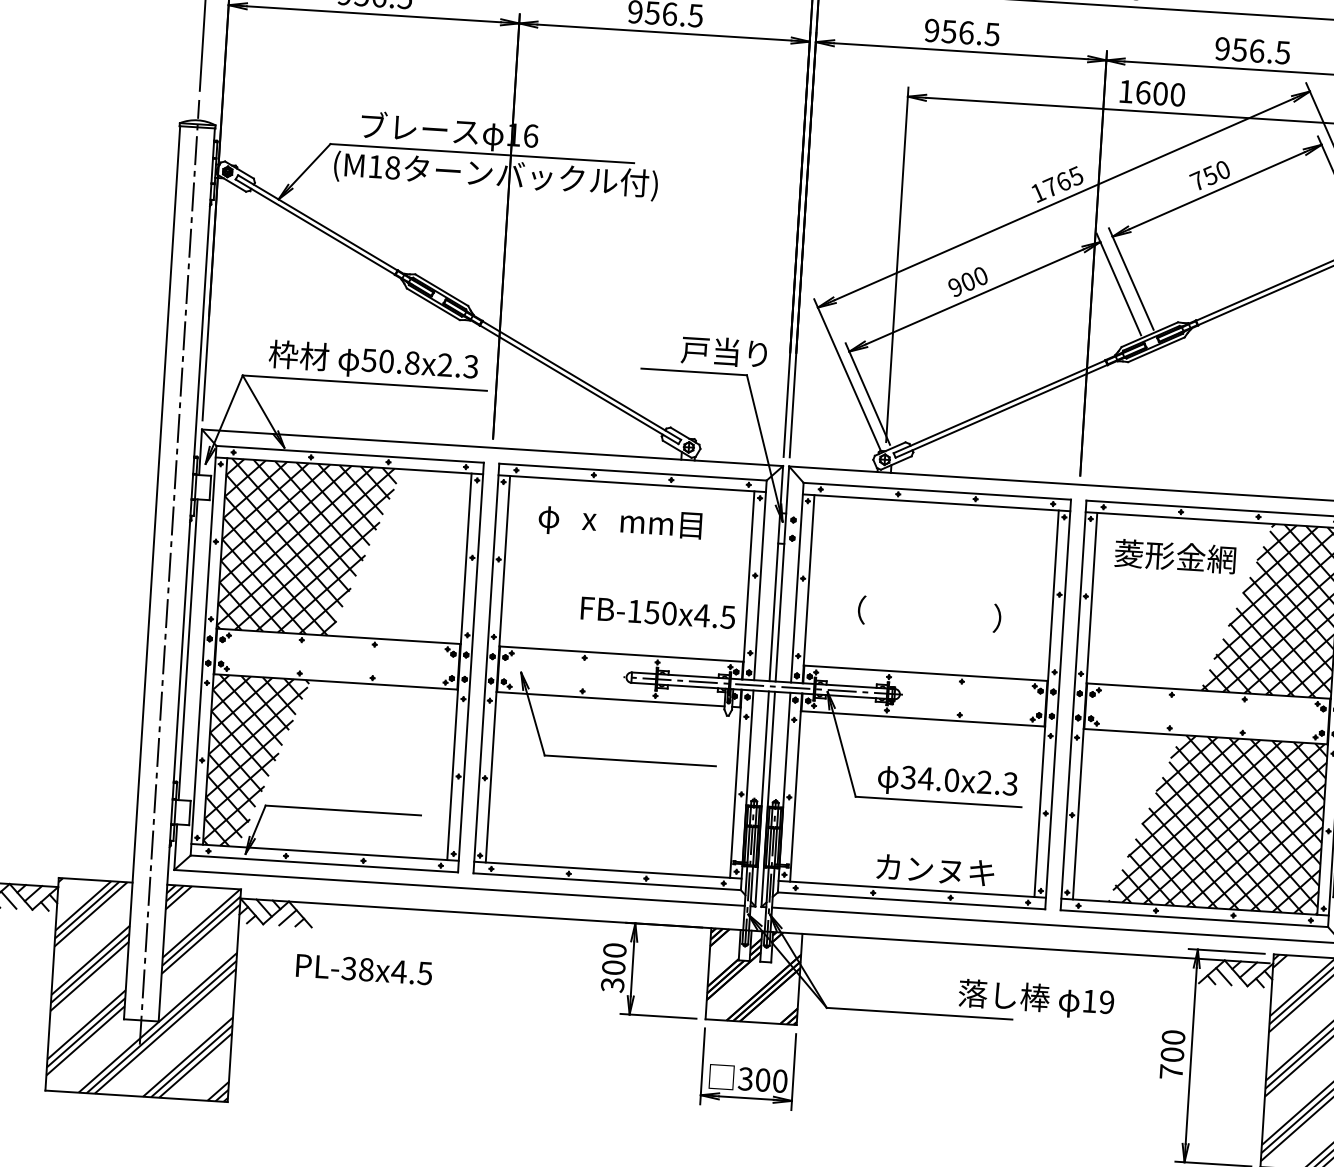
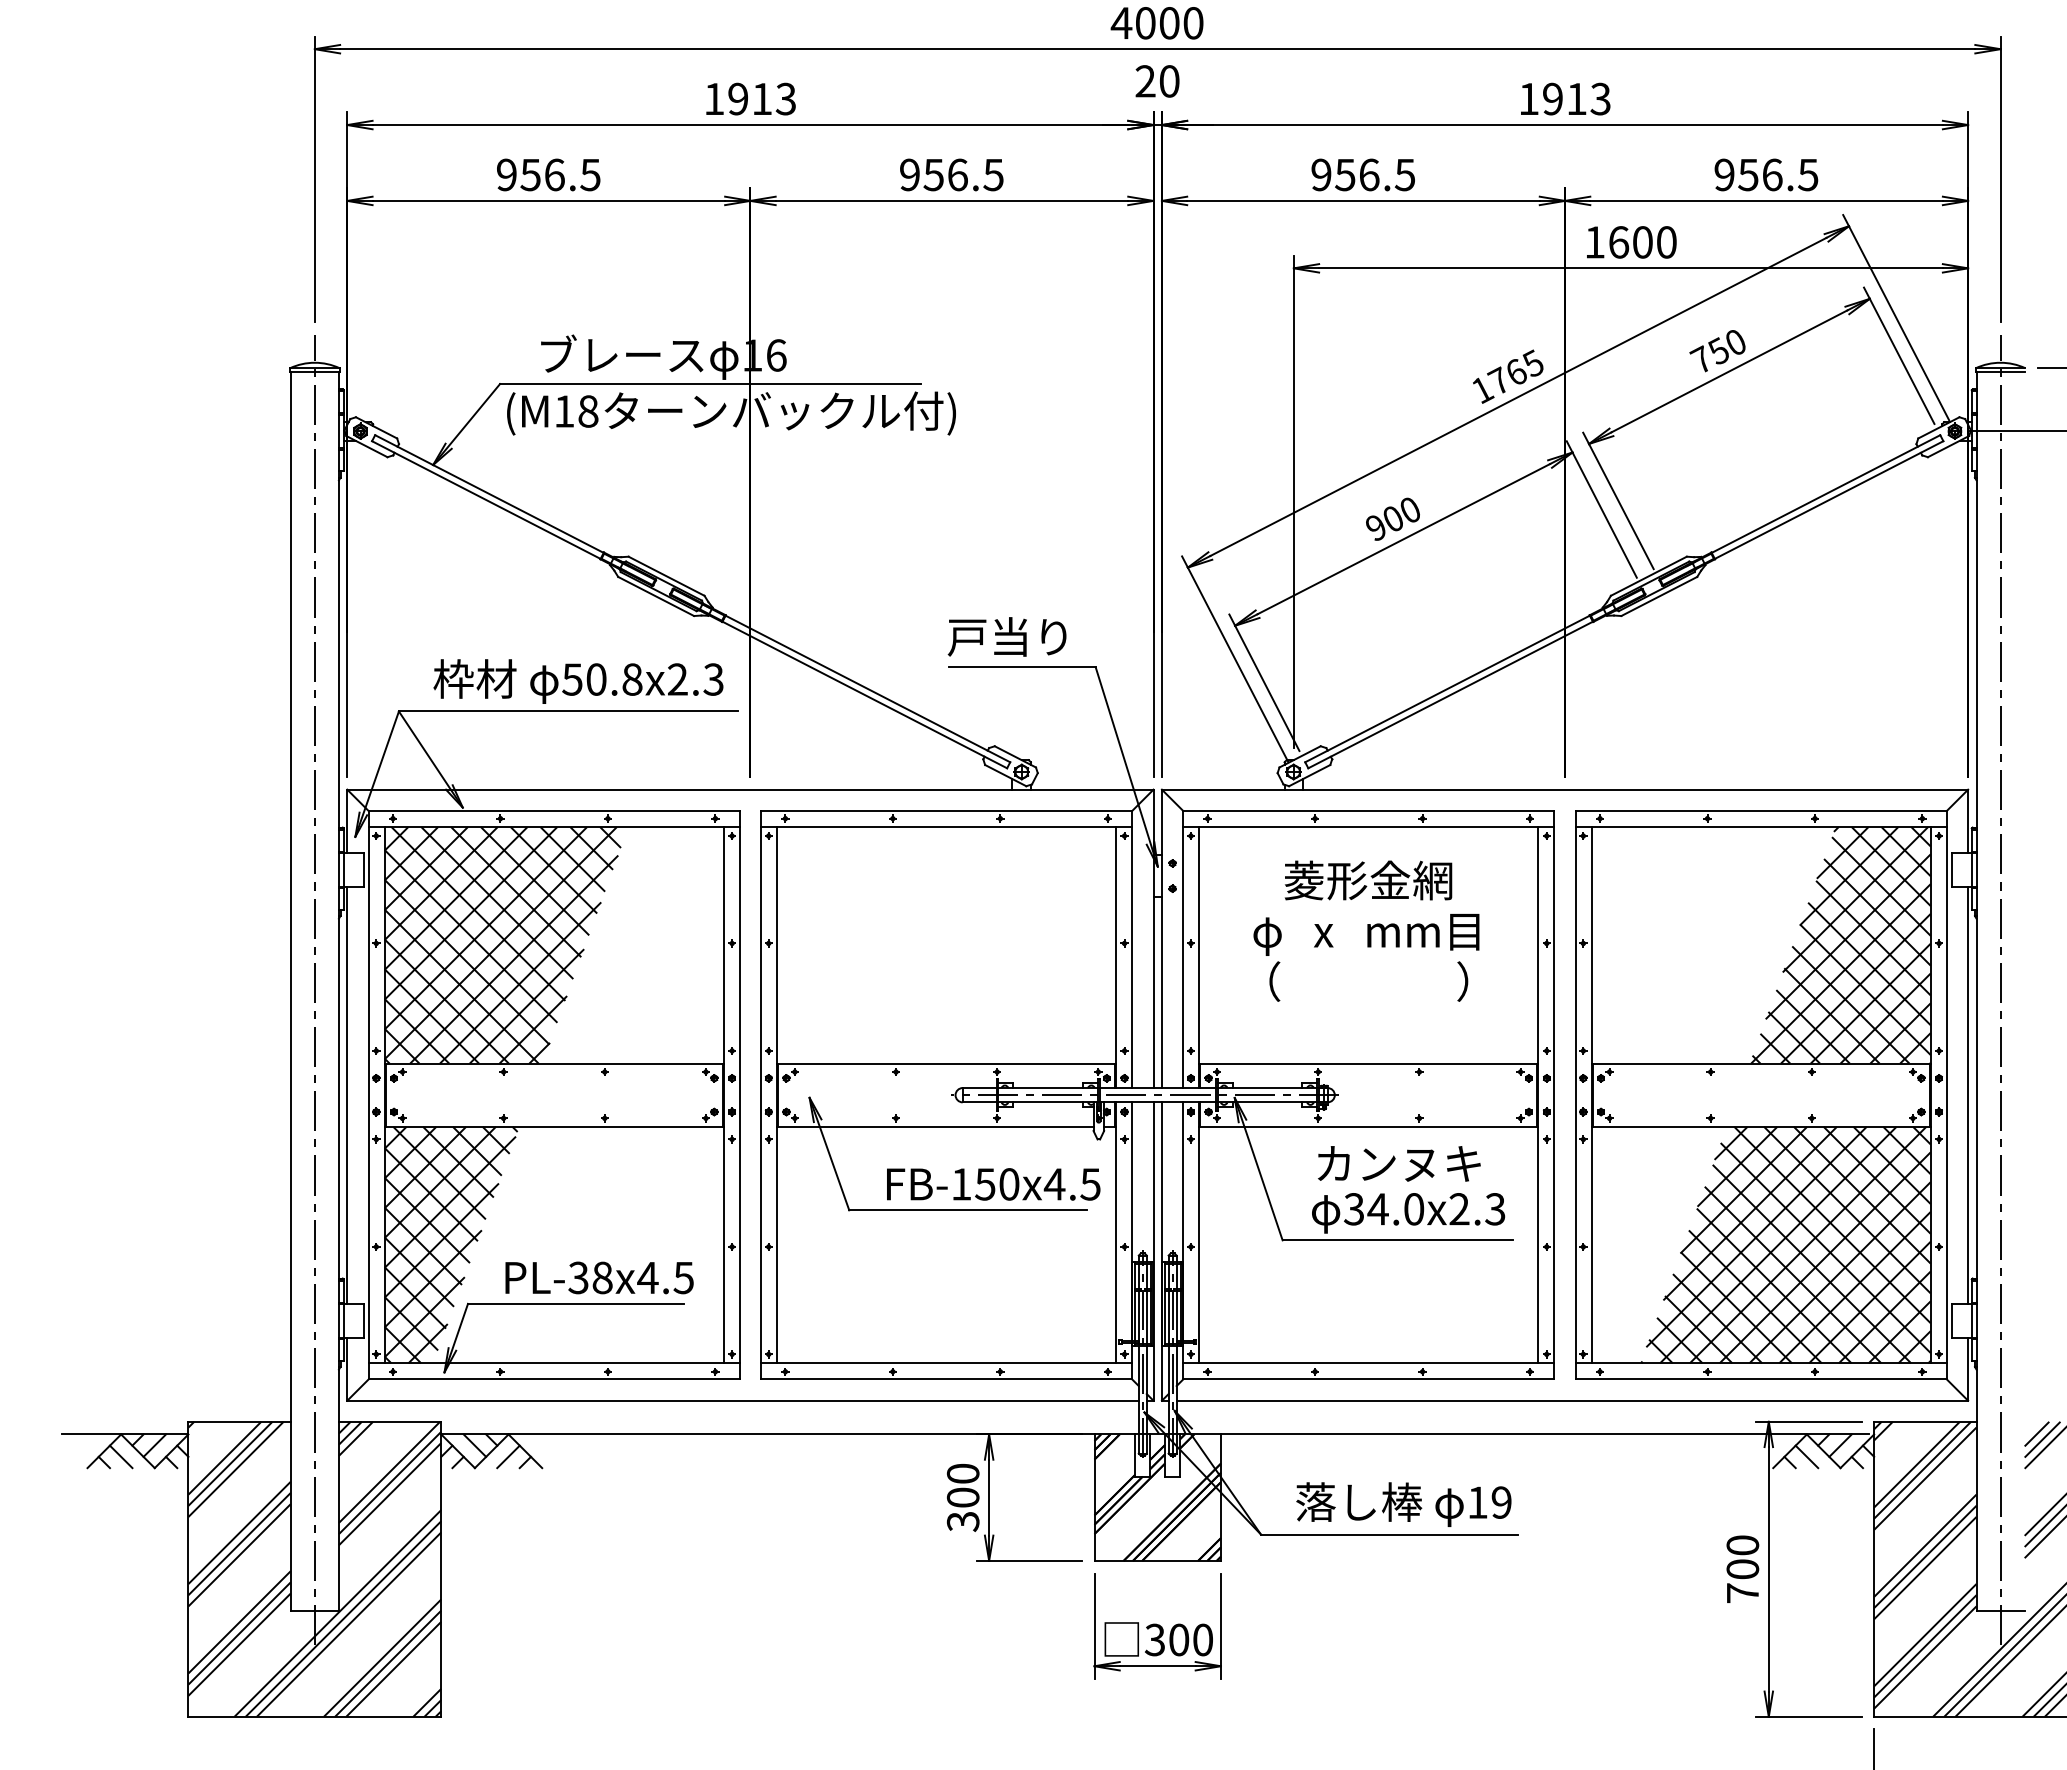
text: (723, 351) -> (1006, 636), moved
text: (620, 523) -> (1366, 934), moved
text: (1175, 556) -> (1368, 880), moved
text: (658, 612) -> (993, 1184), moved
text: (935, 869) -> (1399, 1163), moved
text: (364, 969) -> (599, 1277), moved
text: (1036, 999) -> (1403, 1504), moved

